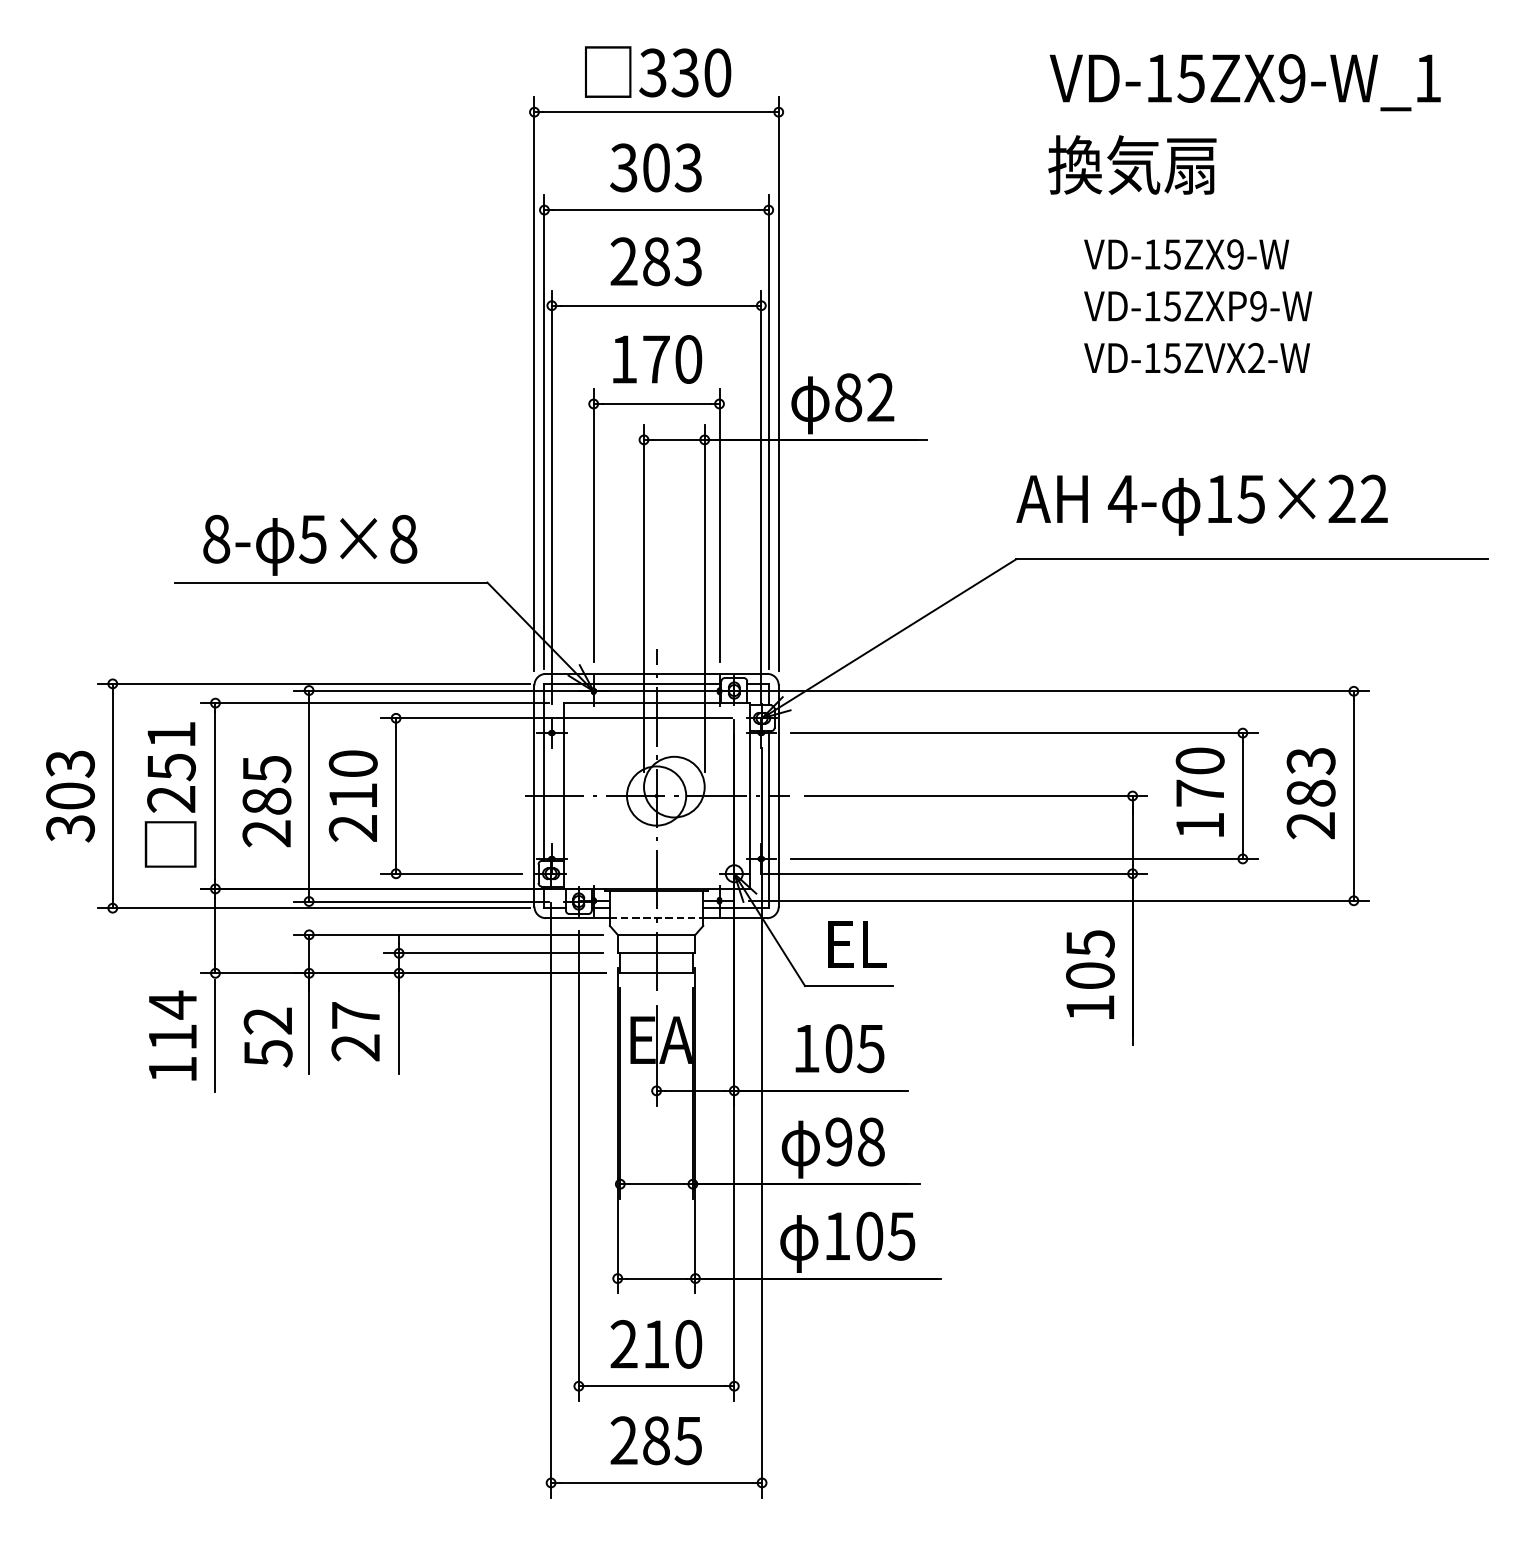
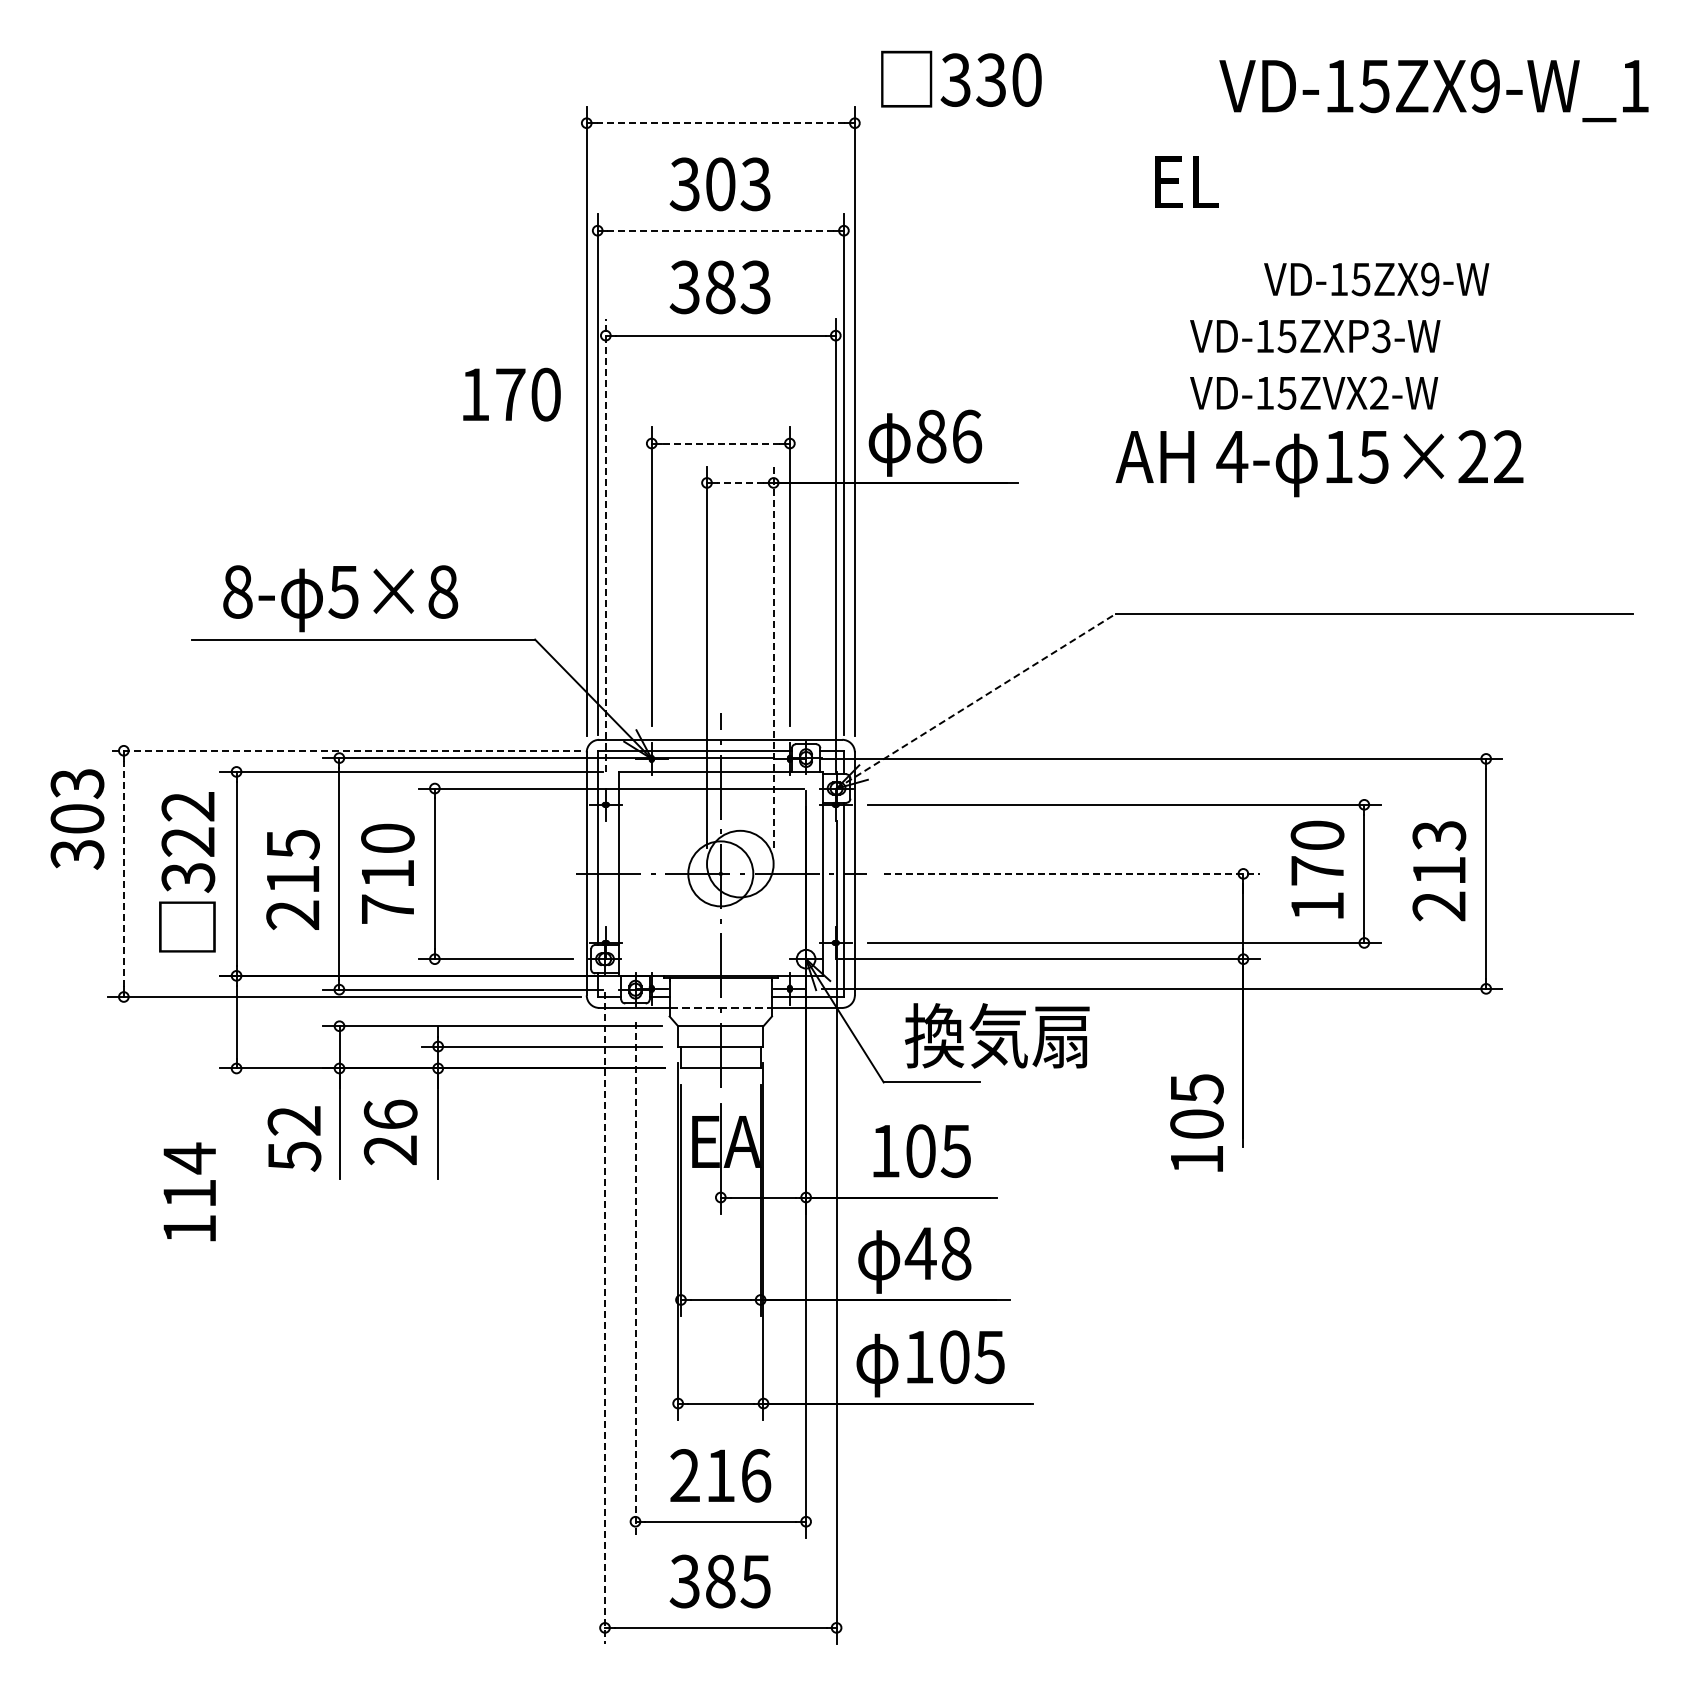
text: (658, 71) -> (961, 78), moved
text: (1244, 82) -> (1433, 90), moved
line: (656, 112) -> (720, 123), solid -> dashed
text: (1131, 165) -> (1242, 181), 換気扇 -> EL
line: (656, 209) -> (720, 230), solid -> dashed
text: (1186, 254) -> (1376, 279), moved
text: (623, 261) -> (684, 287), 283 -> 383
text: (1258, 306) -> (1381, 336), VD-15ZXP9-W -> VD-15ZXP3-W
text: (657, 359) -> (511, 394), moved
text: (881, 397) -> (967, 436), 82 -> 86
line: (656, 403) -> (720, 443), solid -> dashed
line: (674, 439) -> (740, 482), solid -> dashed
line: (551, 496) -> (605, 545), solid -> dashed
text: (1202, 505) -> (1319, 463), moved
line: (704, 598) -> (773, 657), solid -> dashed
line: (889, 638) -> (976, 701), solid -> dashed
line: (313, 683) -> (344, 750), solid -> dashed
text: (171, 767) -> (188, 842), 251 -> 322
text: (1311, 792) -> (1439, 870), 283 -> 213
line: (112, 795) -> (123, 873), solid -> dashed
line: (976, 795) -> (1071, 873), solid -> dashed
text: (70, 796) -> (77, 819), moved
text: (266, 801) -> (292, 879), 285 -> 215
text: (352, 828) -> (387, 909), 210 -> 710
text: (907, 943) -> (996, 1035), EL -> 換気扇
text: (1089, 974) -> (1196, 1122), moved
text: (355, 1015) -> (390, 1114), 27 -> 26
text: (172, 1035) -> (189, 1191), moved
line: (215, 1036) -> (236, 1137), removed
text: (838, 1141) -> (920, 1253), 98 -> 48
line: (578, 1166) -> (635, 1280), solid -> dashed
line: (551, 1201) -> (605, 1318), solid -> dashed
text: (689, 1344) -> (756, 1475), 210 -> 216
text: (623, 1440) -> (684, 1581), 285 -> 385

